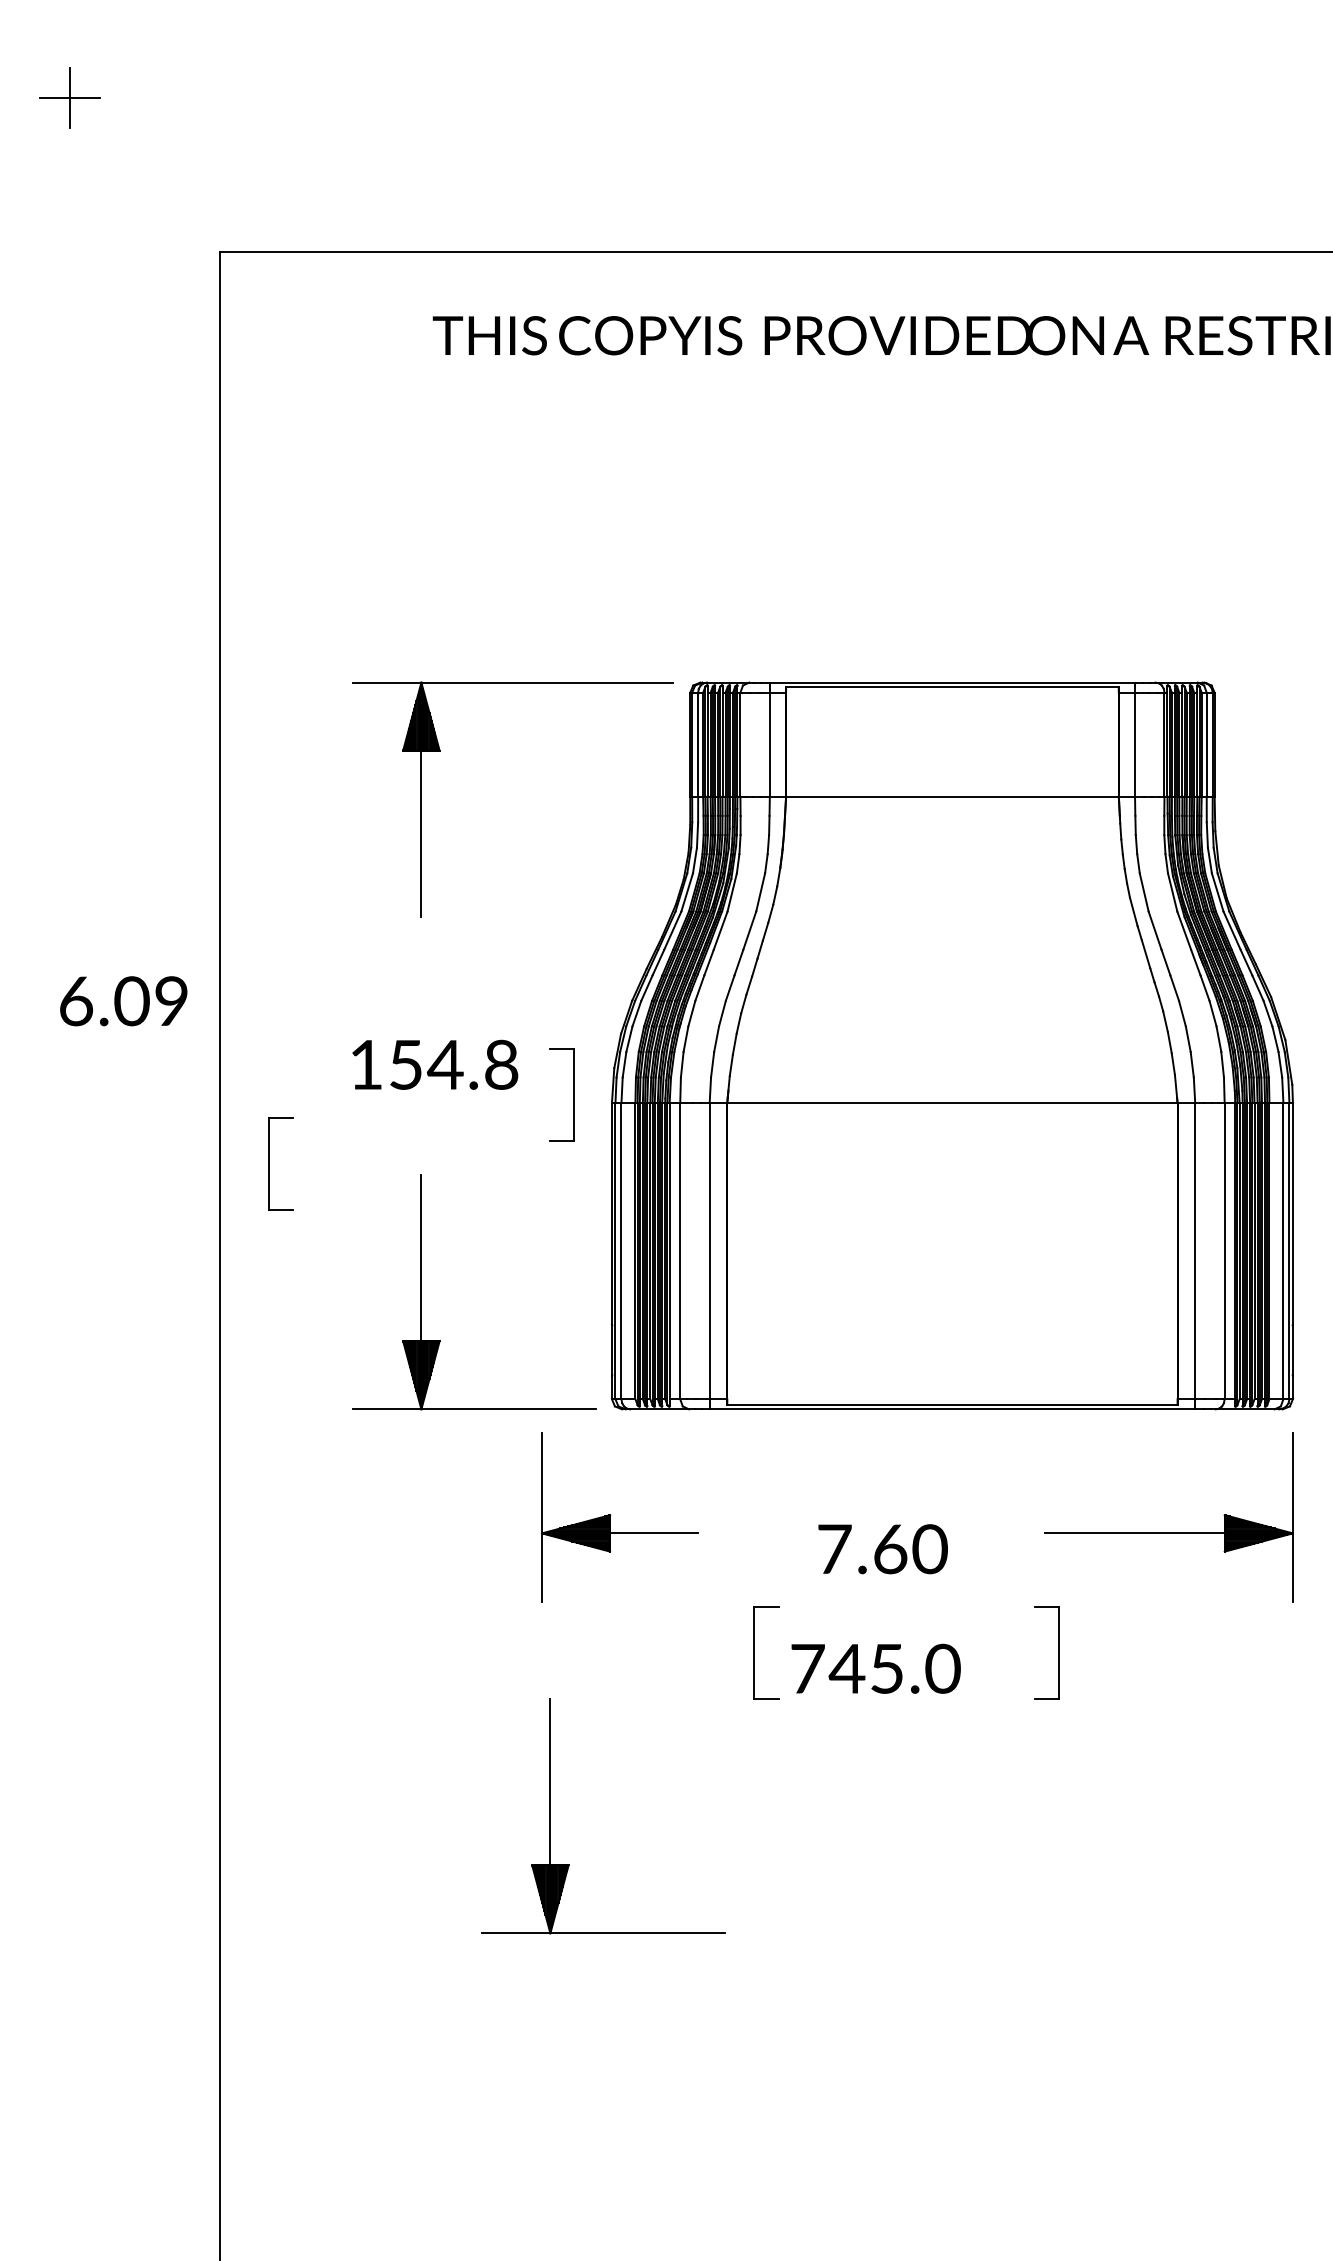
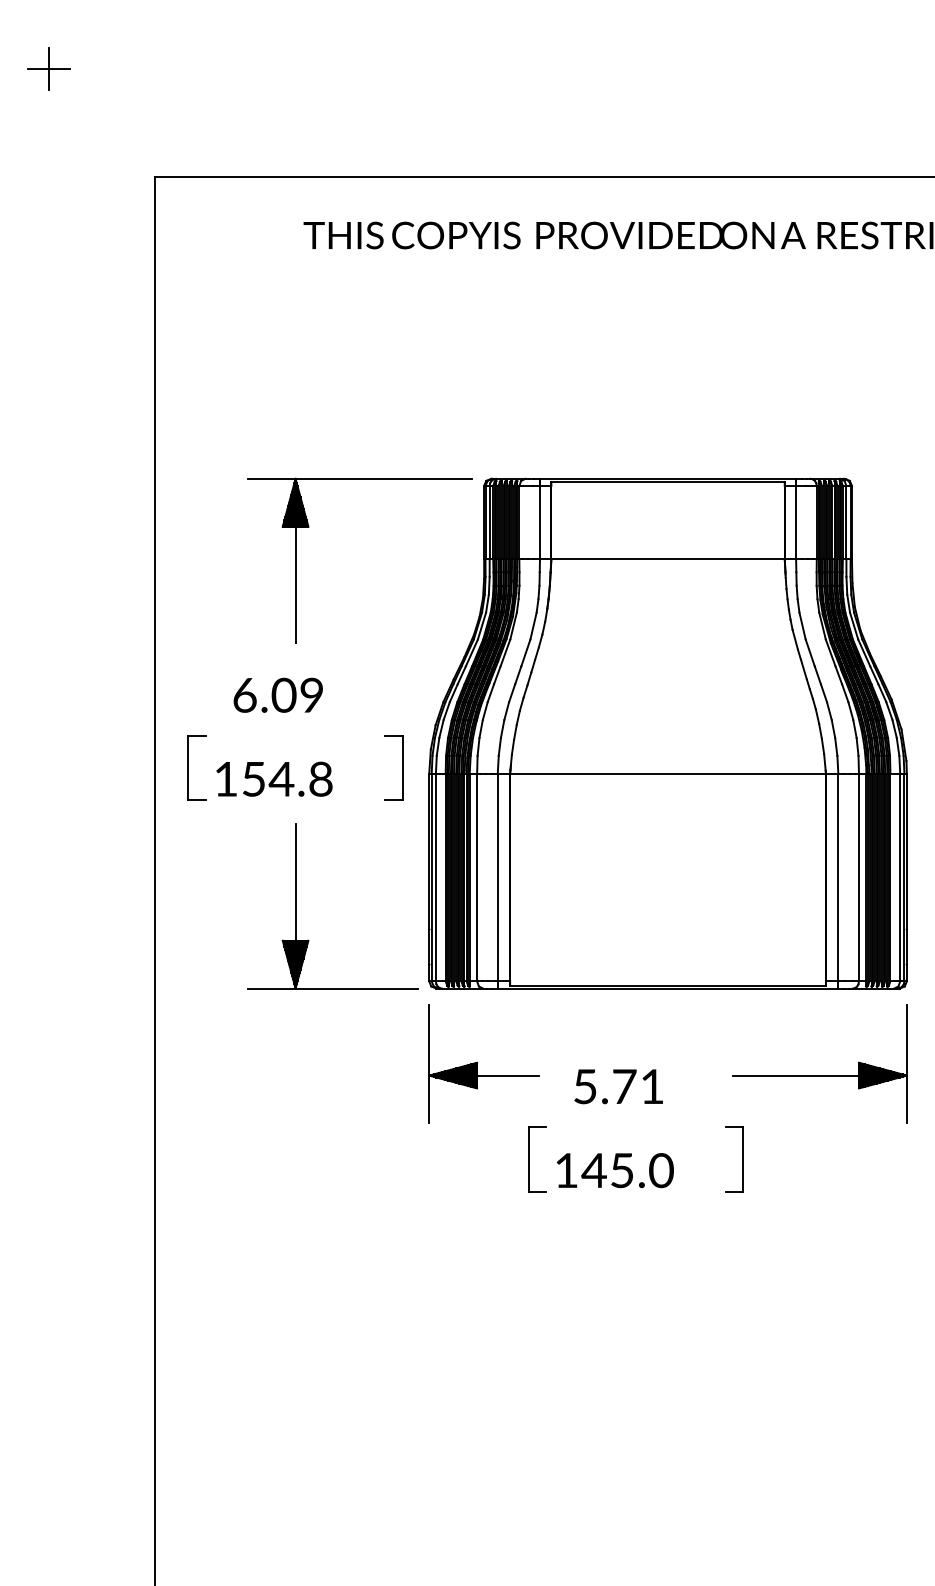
text: (123, 1001) -> (278, 695), moved
text: (435, 1064) -> (274, 778), moved
part: (269, 1163) -> (189, 767), moved
part: (611, 1515) -> (478, 1063), moved
text: (882, 1549) -> (619, 1086), 7.60 -> 5.71
text: (807, 1668) -> (566, 1170), 745.0 -> 145.0
part: (550, 1816) -> (386, 1274), removed

